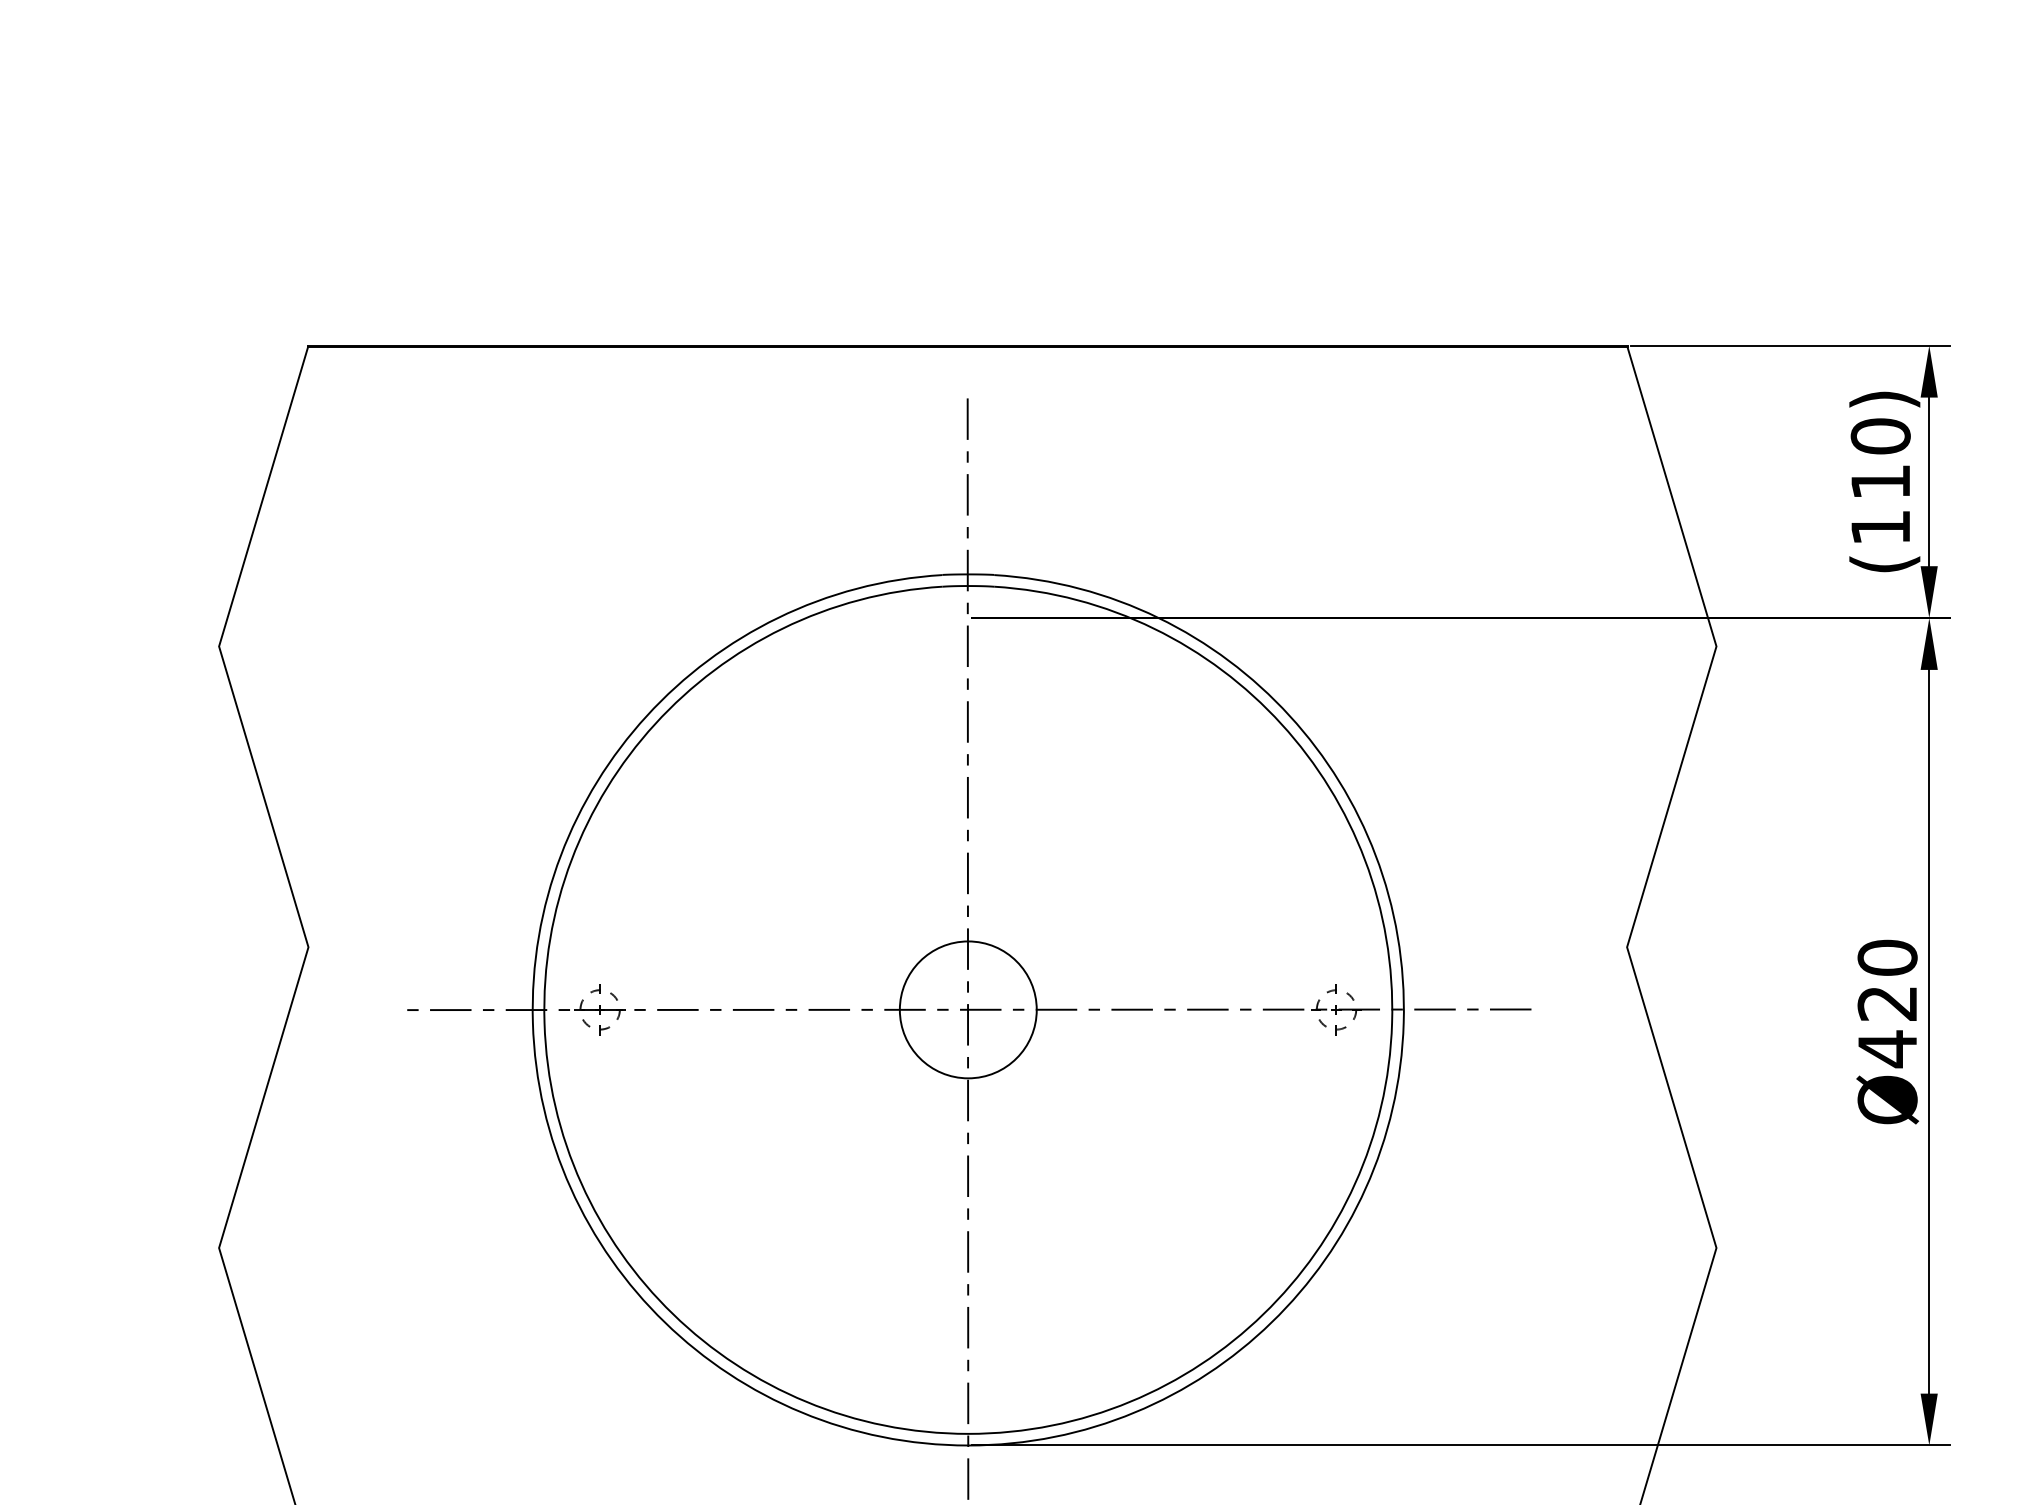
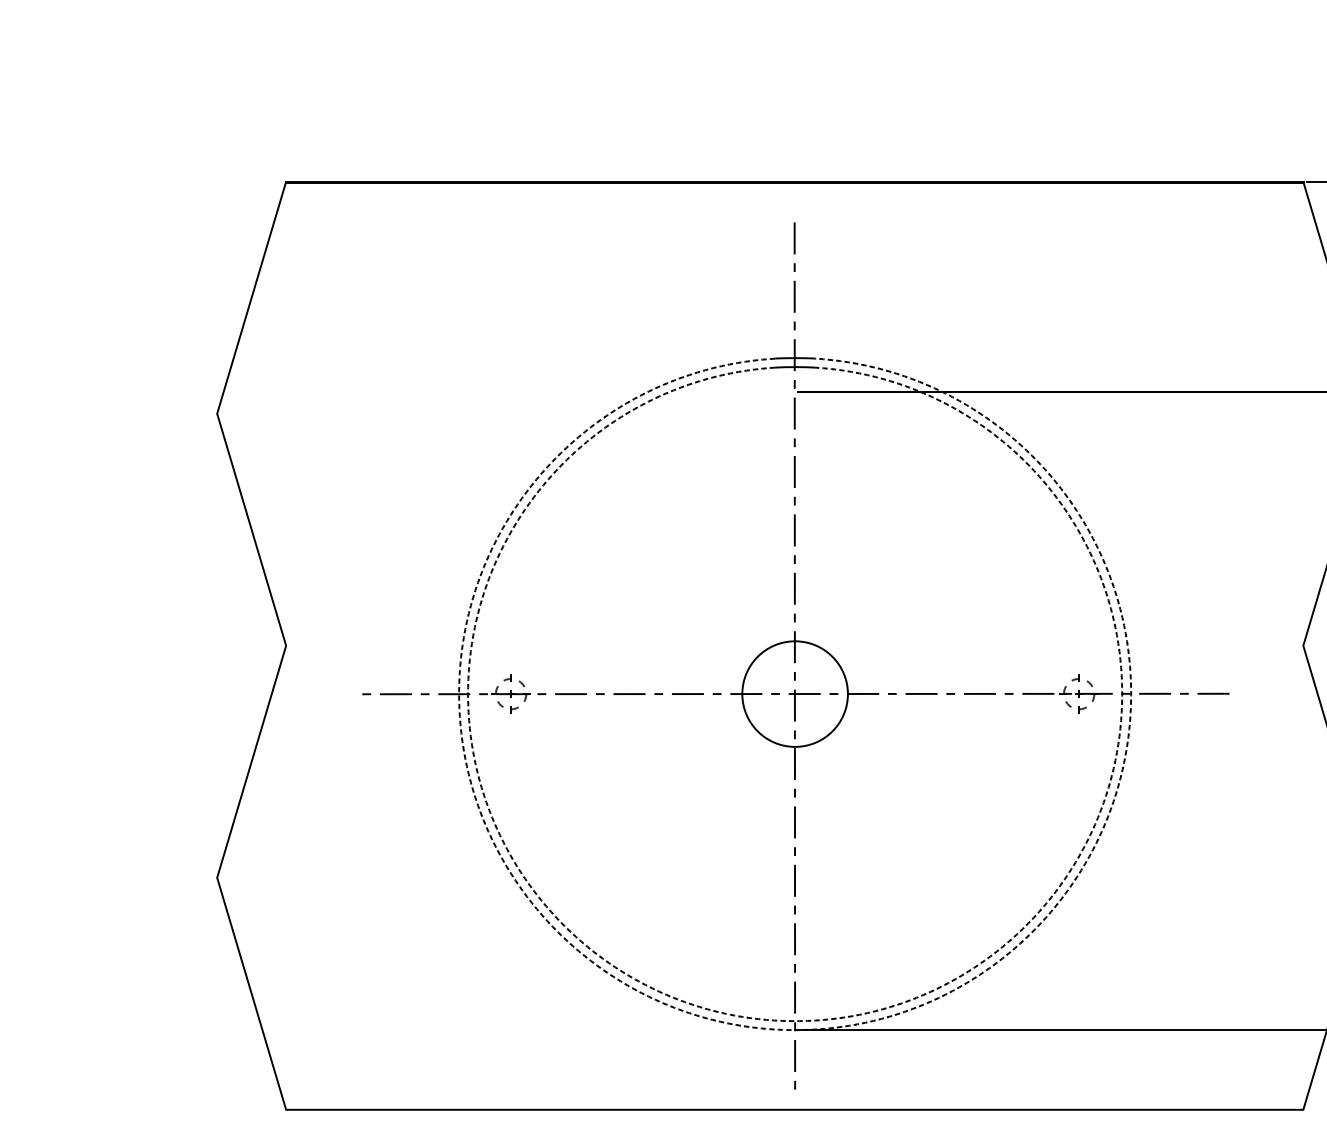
arc: (968, 1433) -> (795, 1020), solid -> dashed
arc: (968, 1445) -> (795, 1030), solid -> dashed

